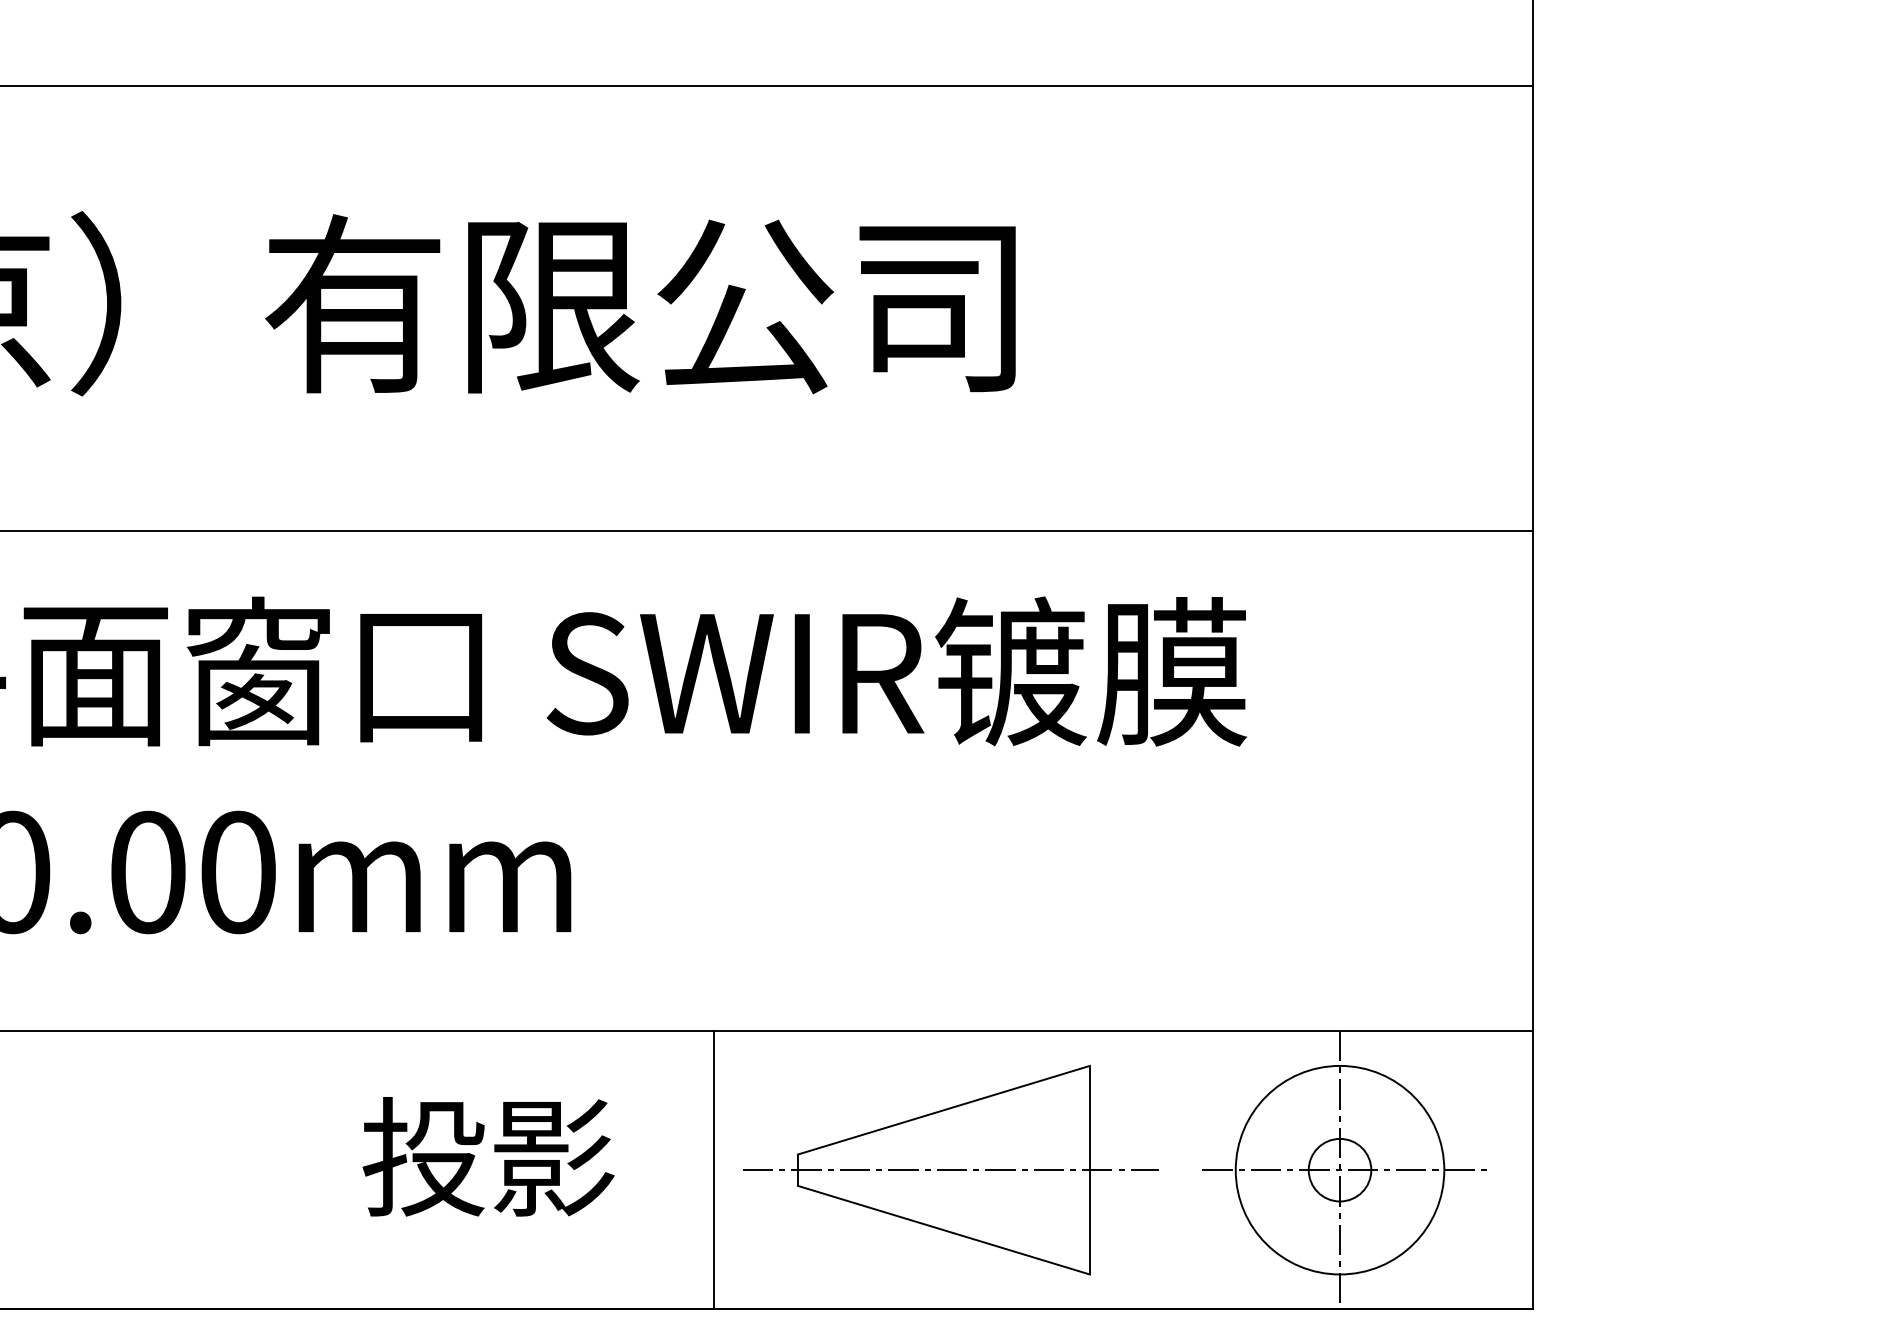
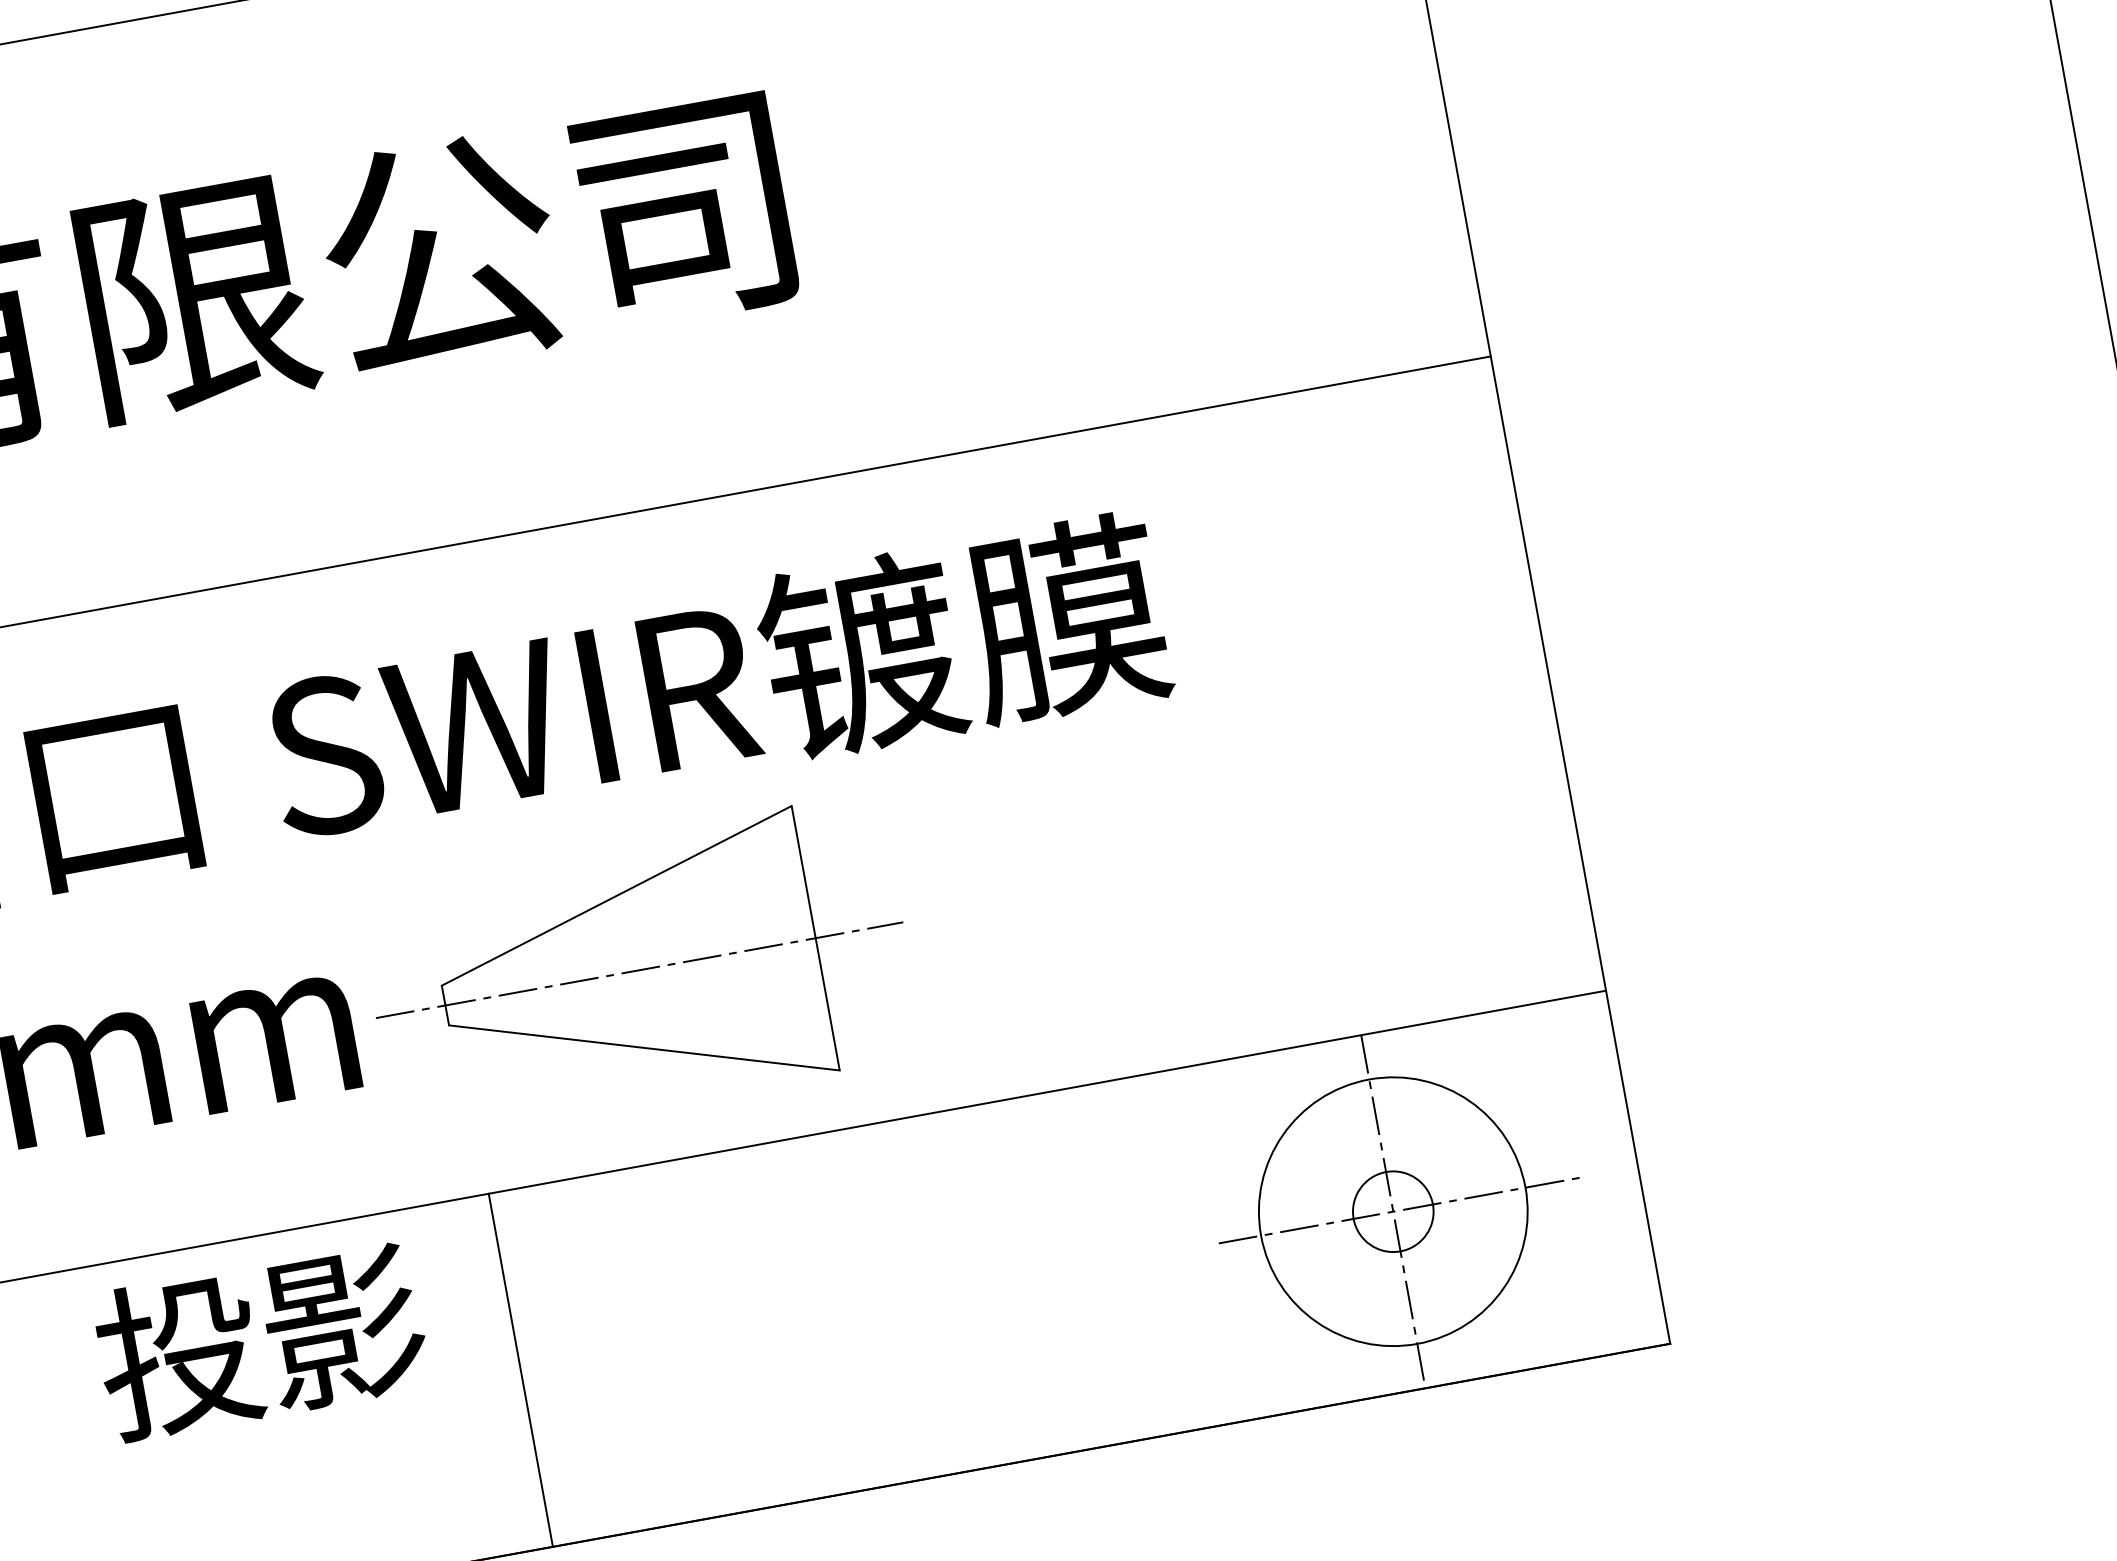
text: (488, 1156) -> (260, 1340), moved
line: (713, 1169) -> (520, 1369), moved
part: (950, 1169) -> (638, 969), moved

